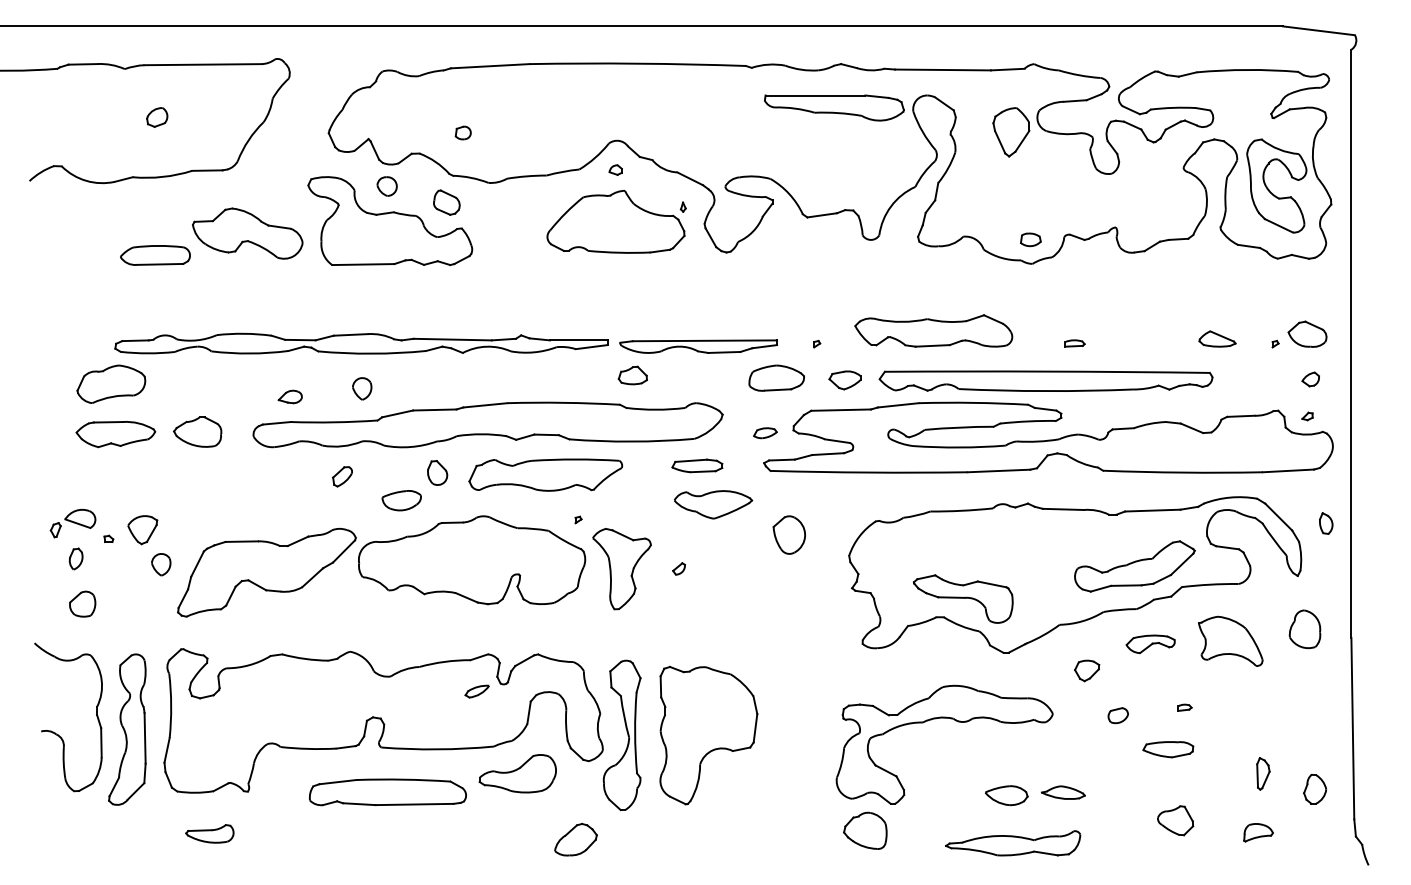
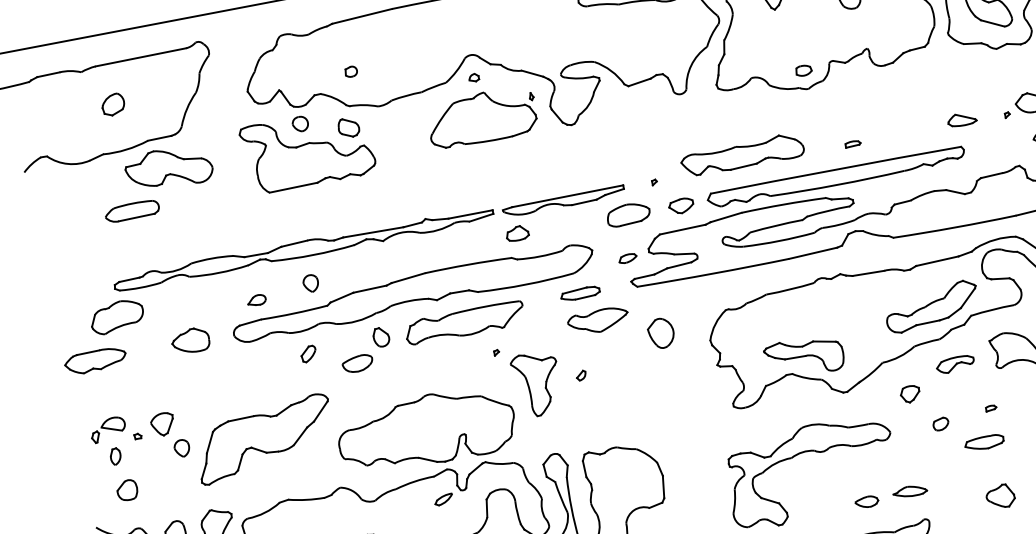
part: (157, 117) -> (113, 104), size x1.4
part: (247, 233) -> (168, 168), moved
part: (115, 434) -> (95, 361), moved
part: (472, 560) -> (426, 430), moved
part: (1006, 795) -> (866, 501), size x0.7

